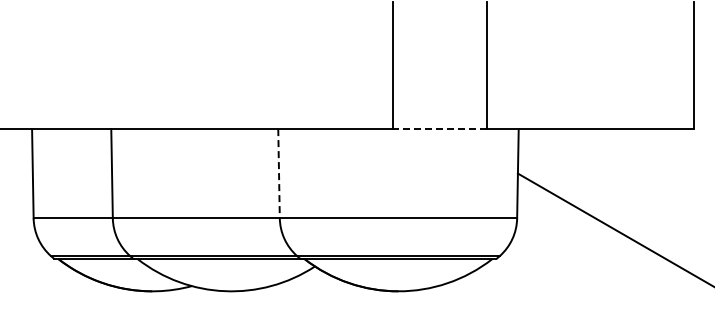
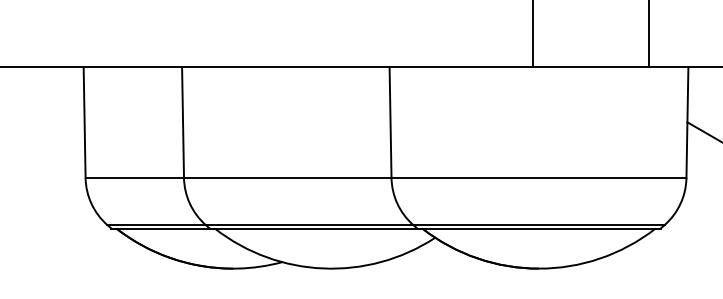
line: (440, 129) -> (591, 67), dashed -> solid
line: (279, 173) -> (391, 122), dashed -> solid

